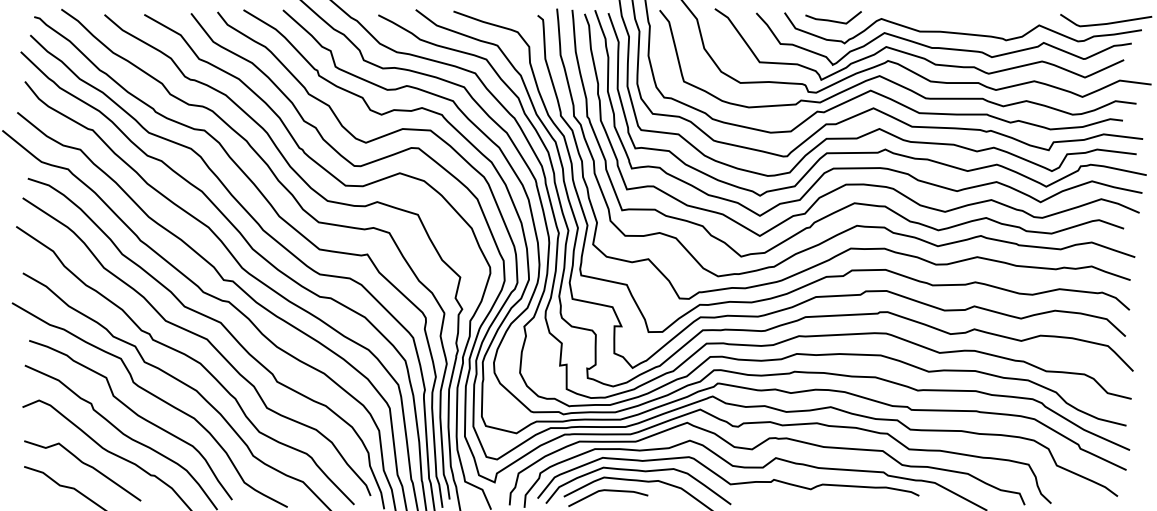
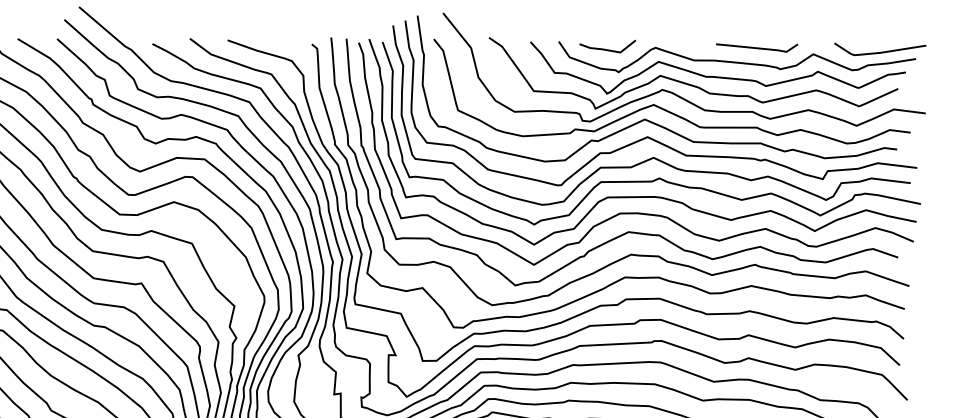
line: (983, 18) -> (757, 47), added

